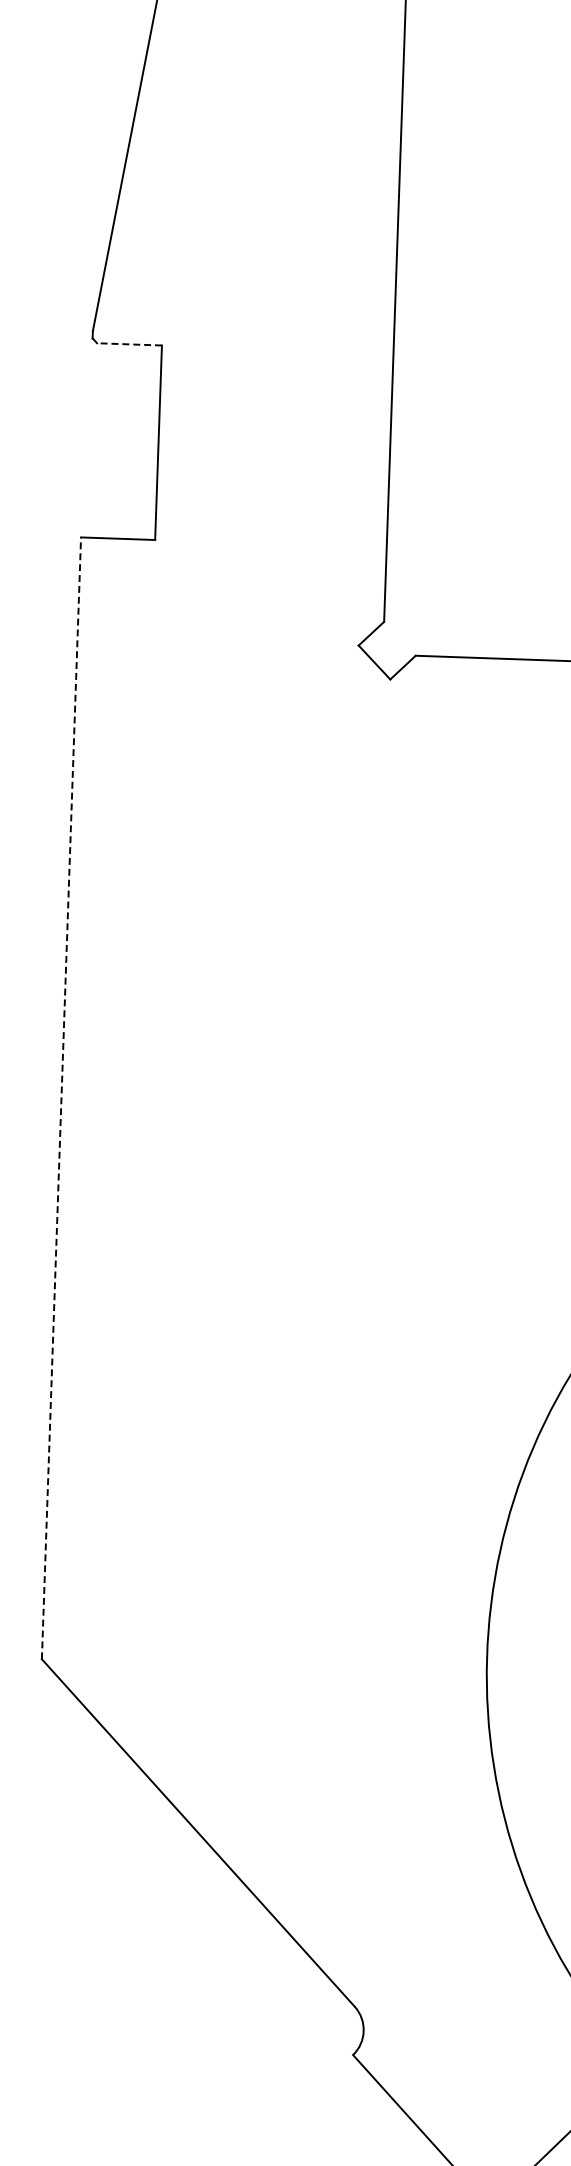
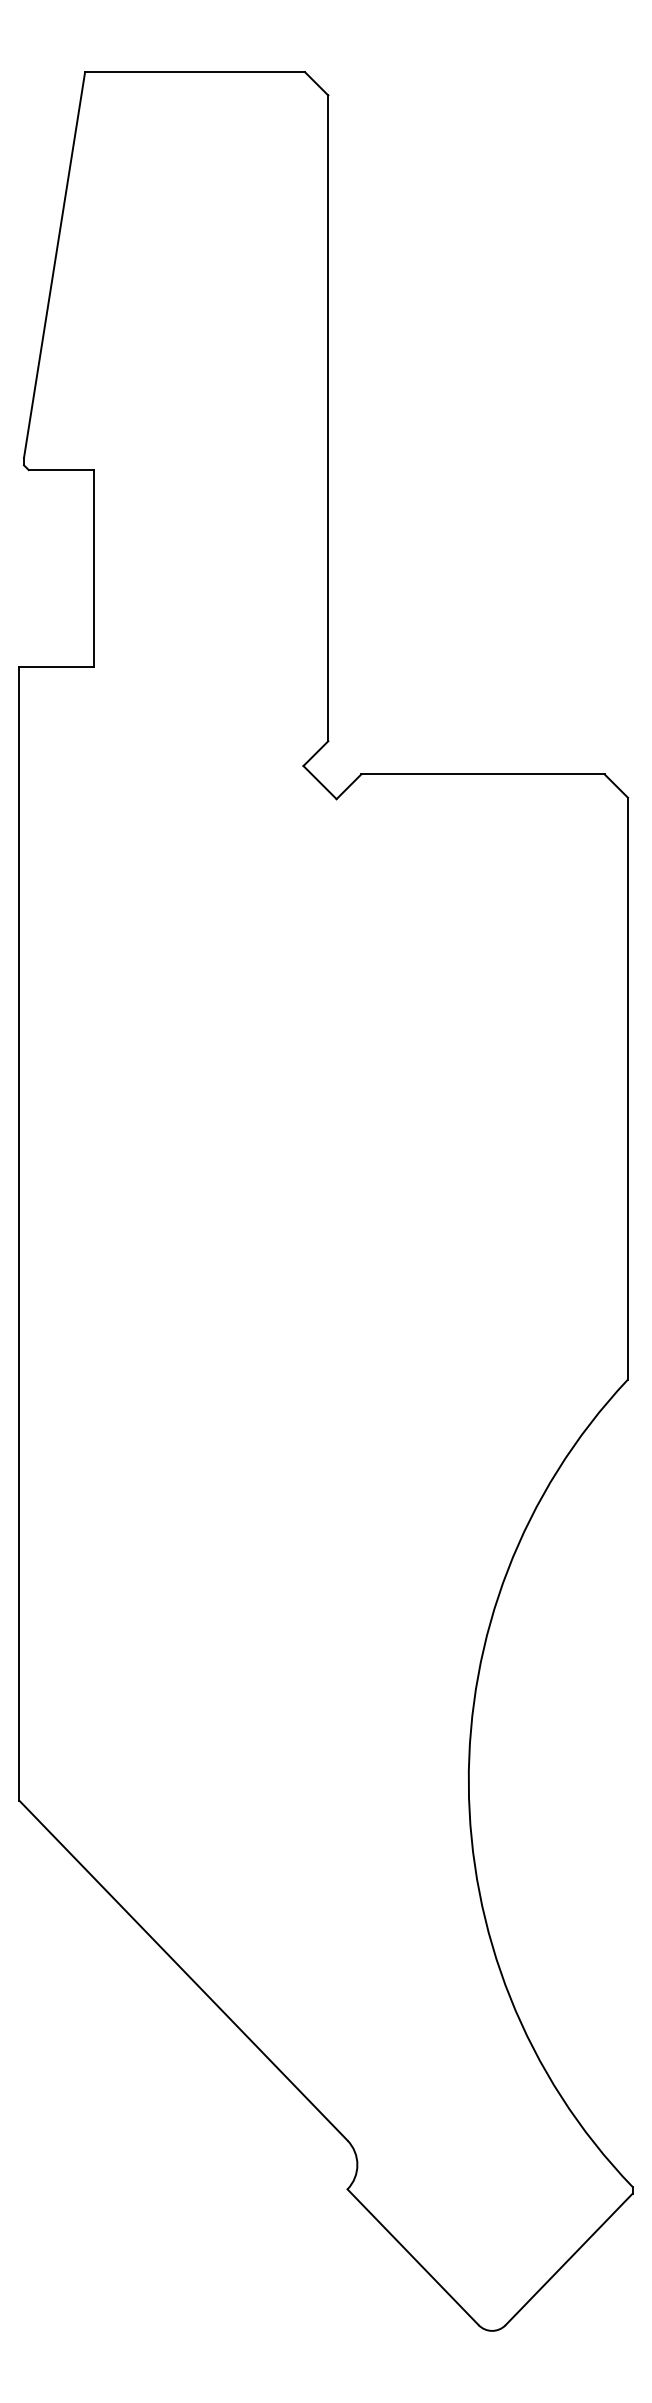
line: (129, 344) -> (61, 470), dashed -> solid
line: (61, 1098) -> (19, 1233), dashed -> solid

